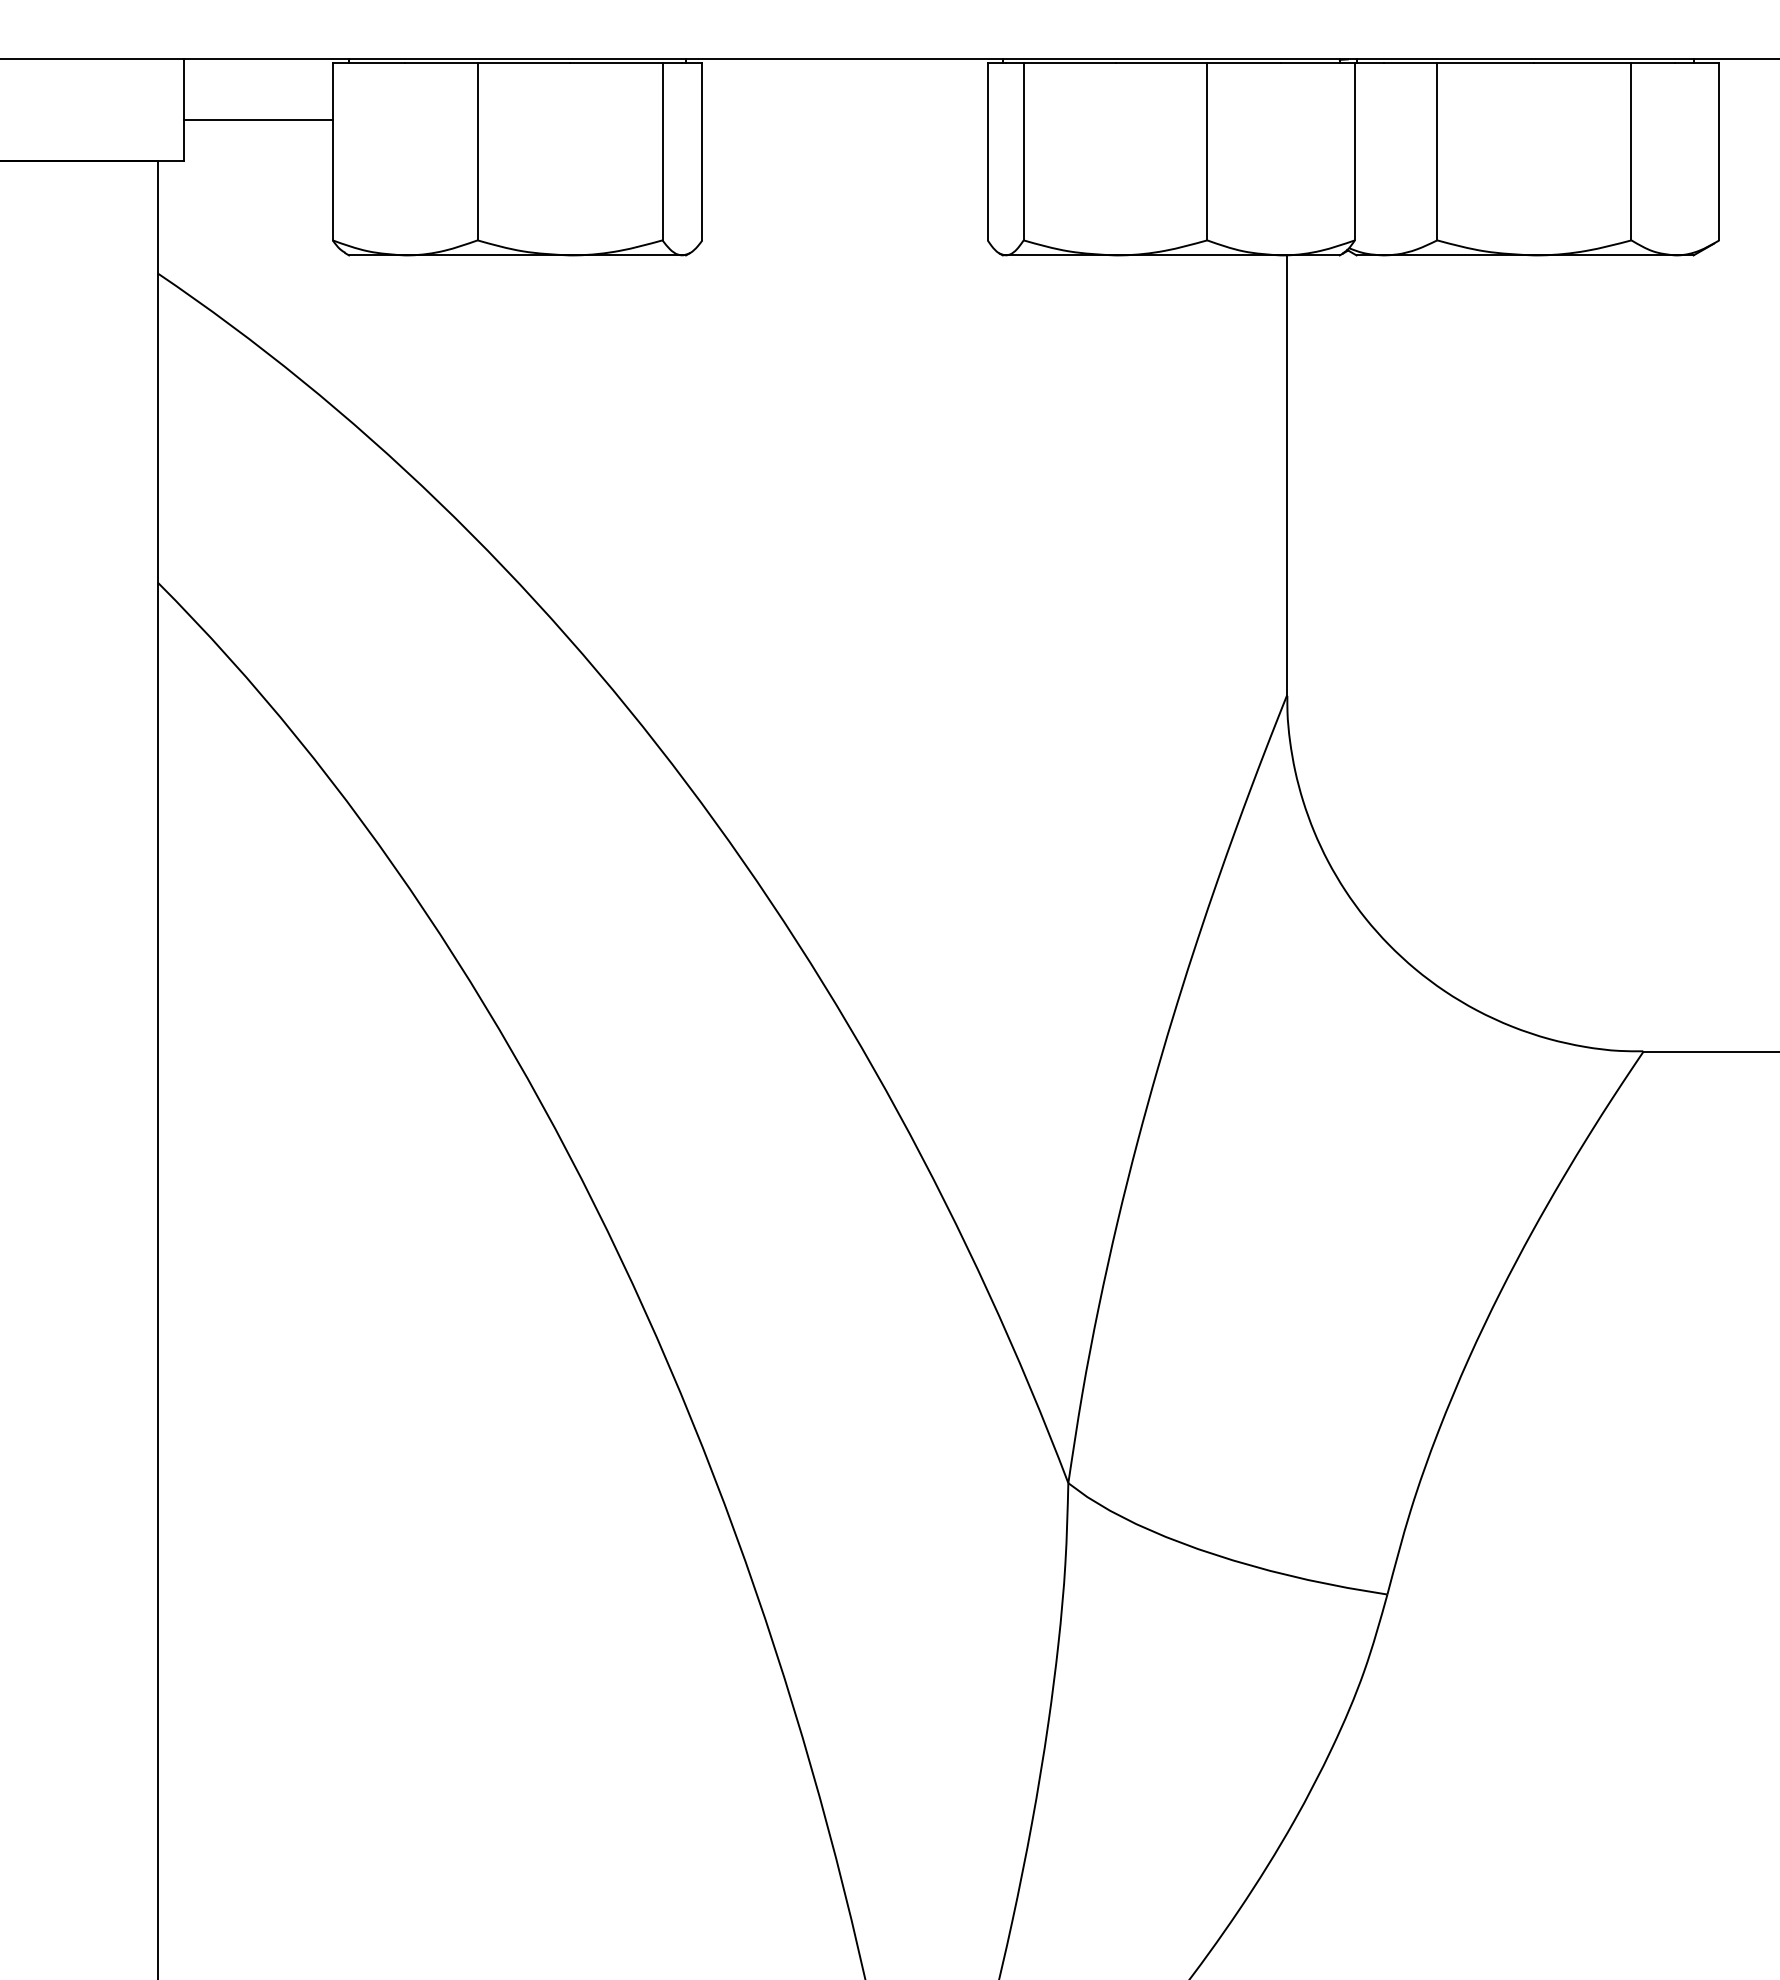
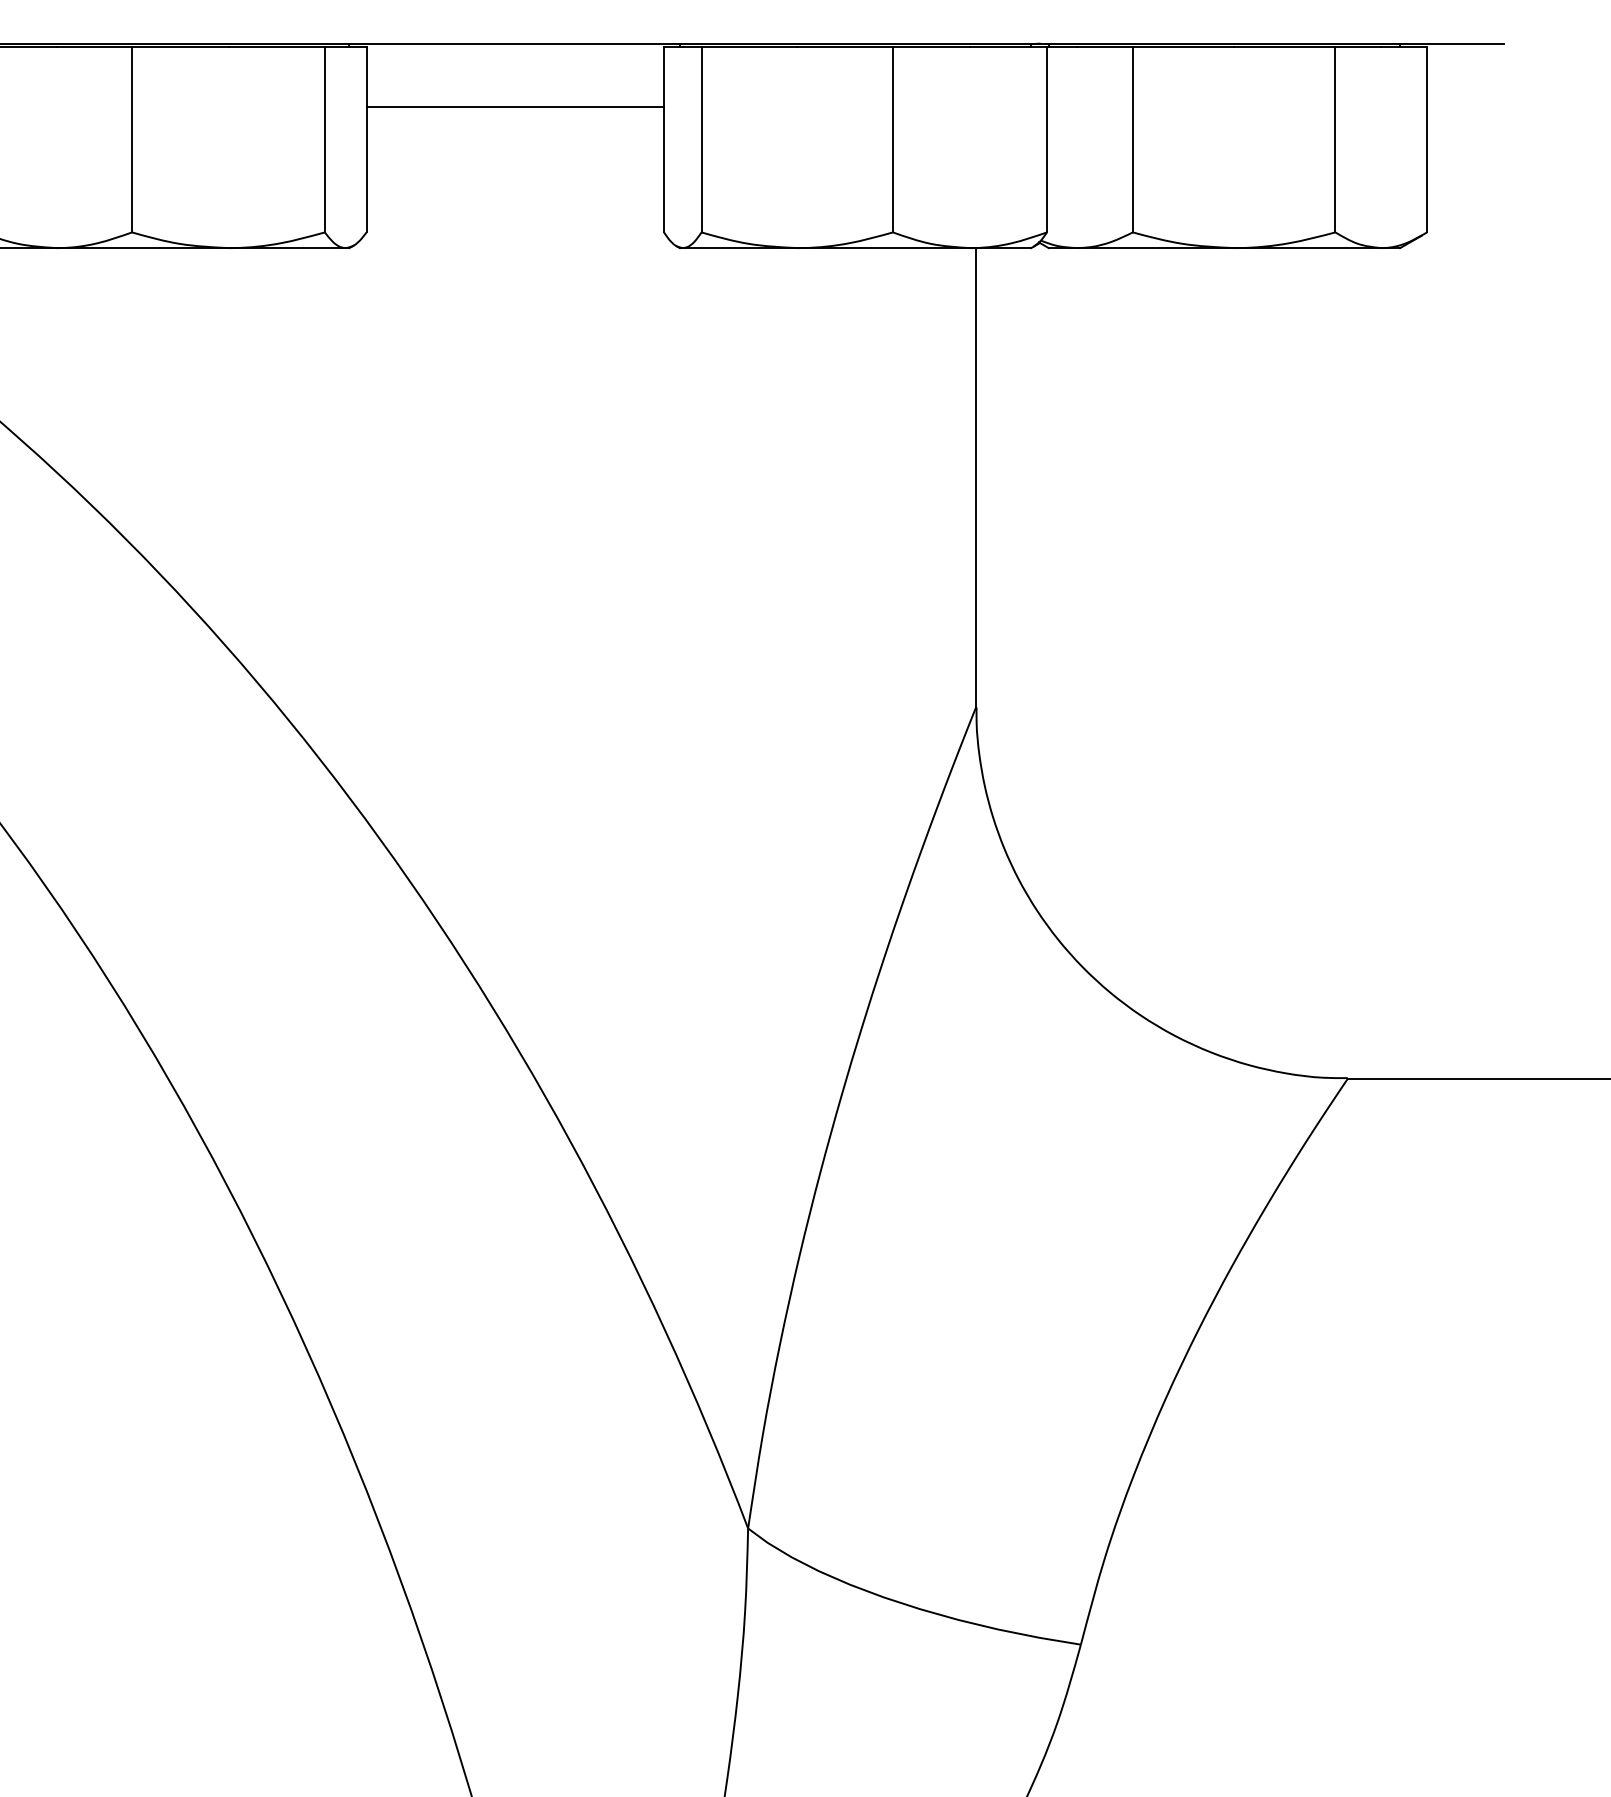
line: (844, 120) -> (514, 107), added

